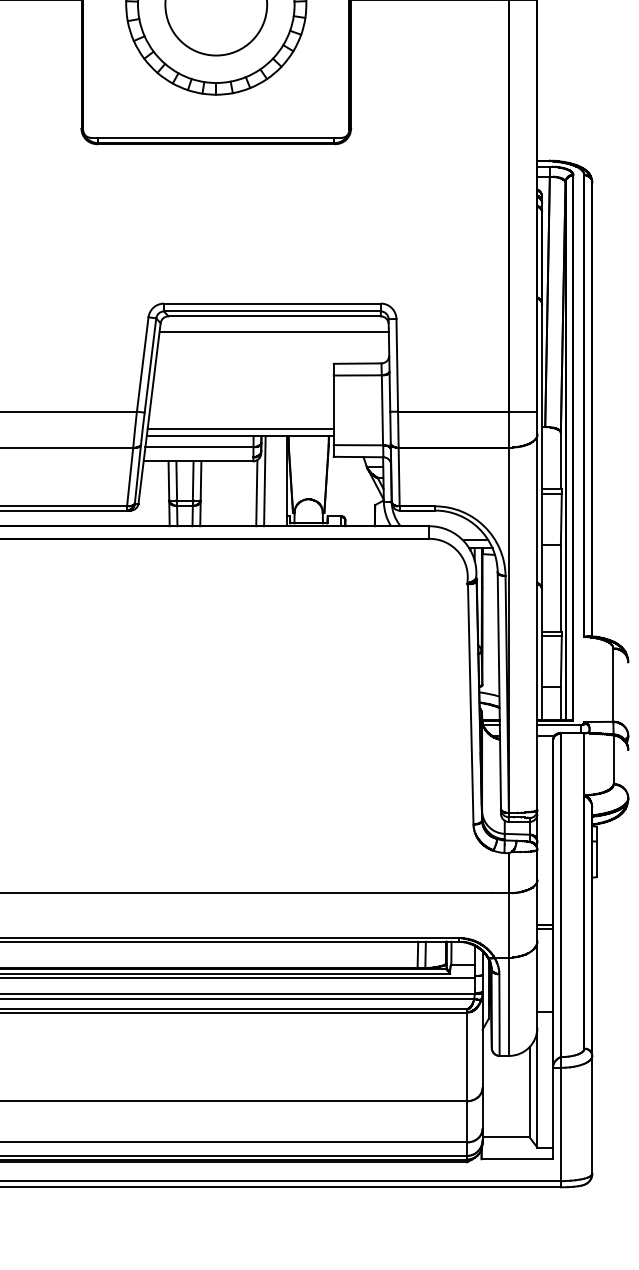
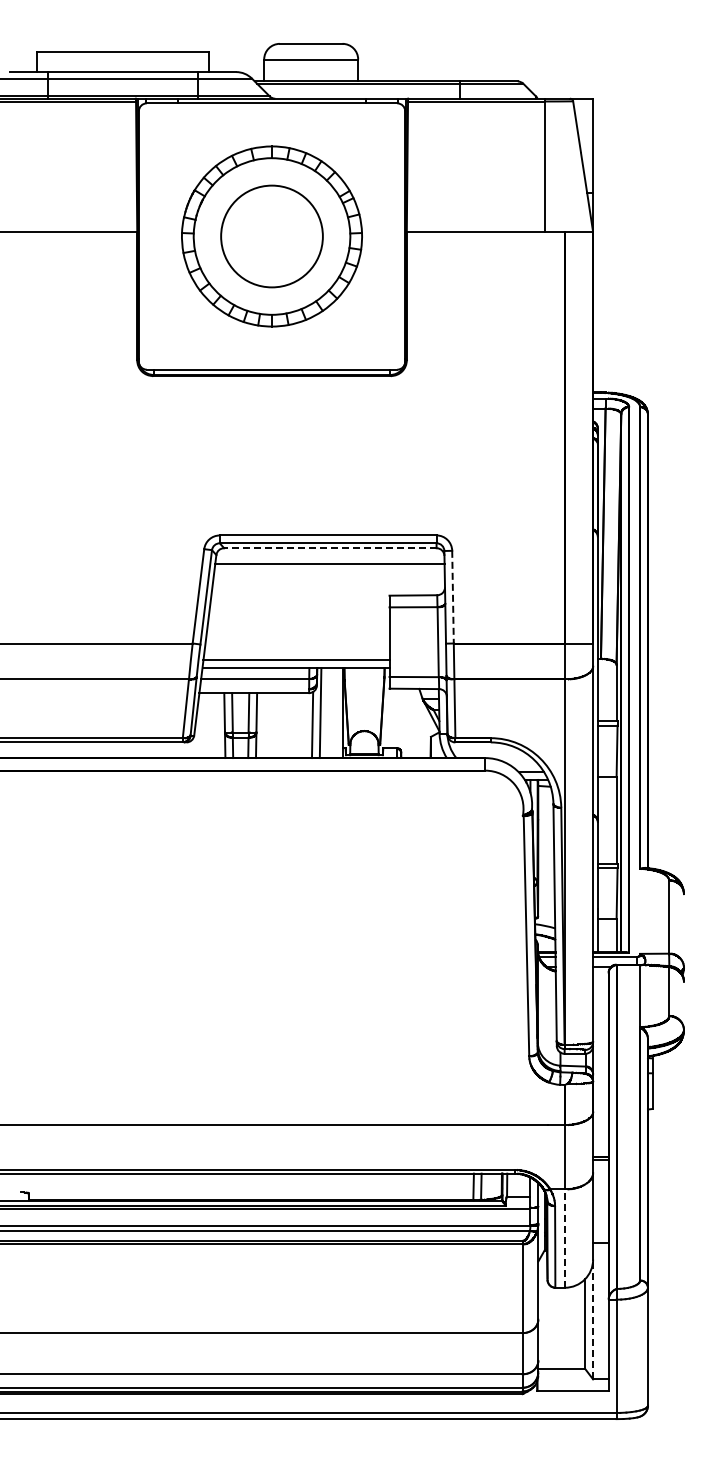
line: (273, 316) -> (329, 548), solid -> dashed
line: (397, 365) -> (453, 597), solid -> dashed
line: (508, 1006) -> (564, 1238), solid -> dashed
line: (537, 1087) -> (593, 1319), solid -> dashed

